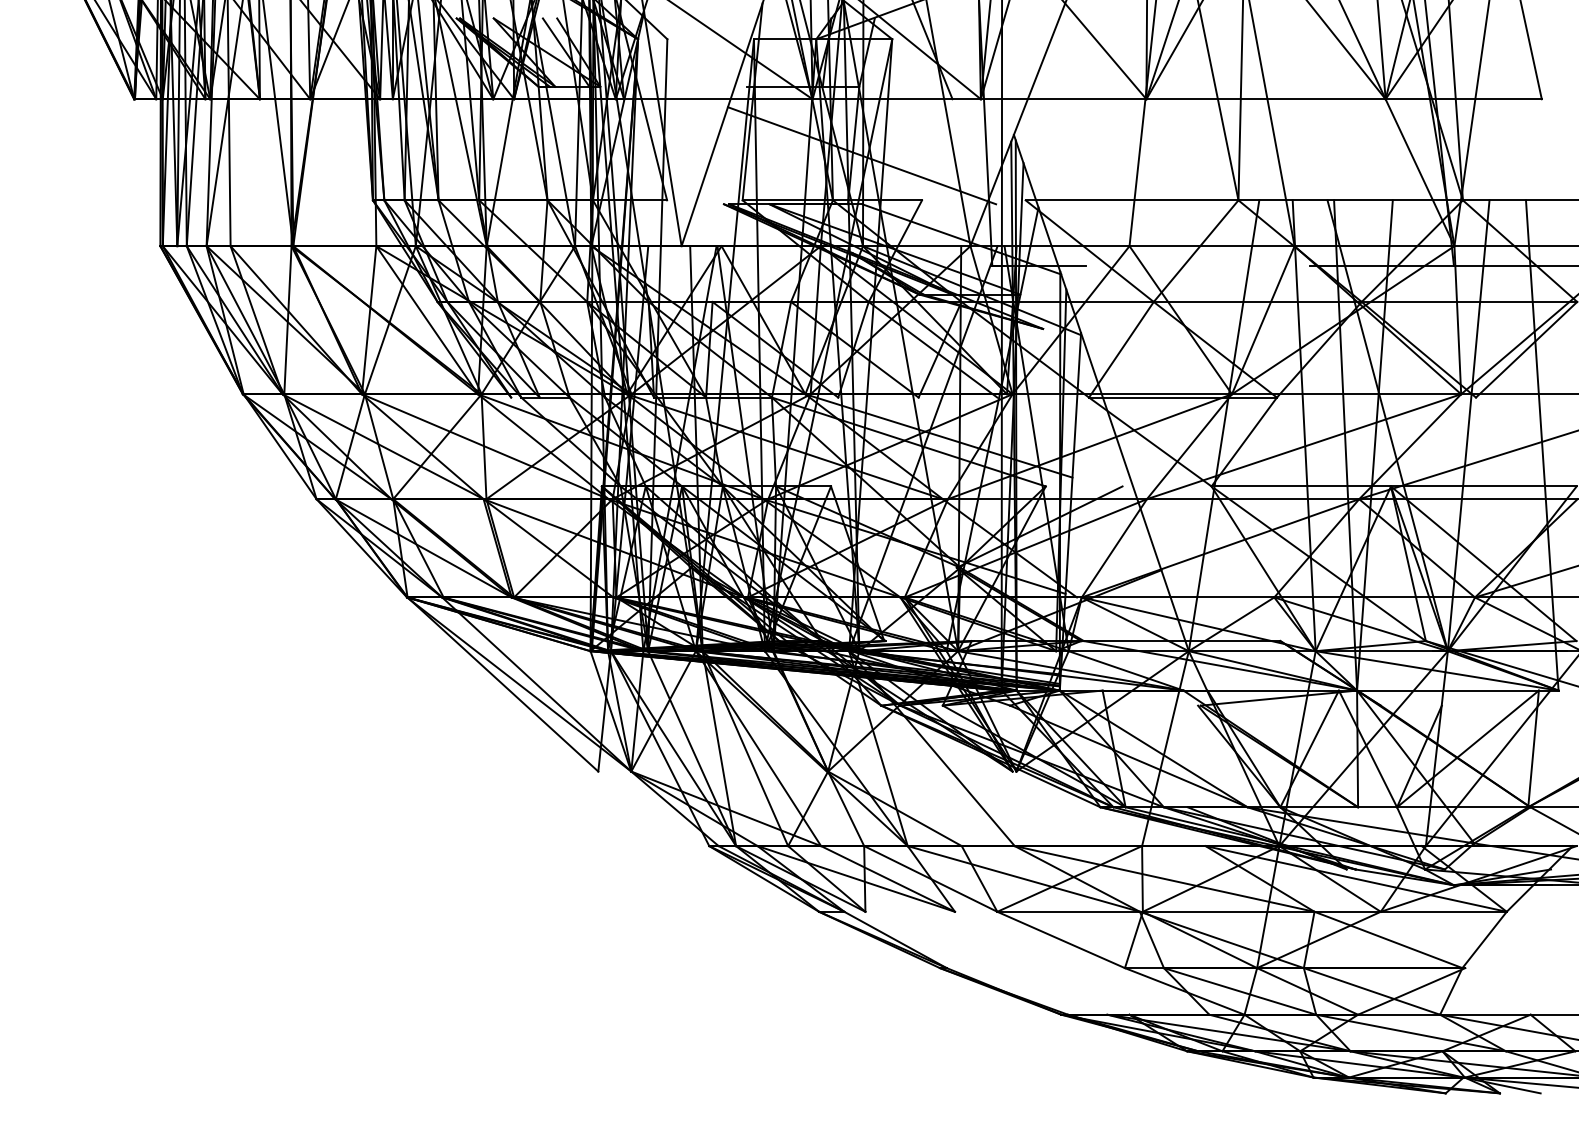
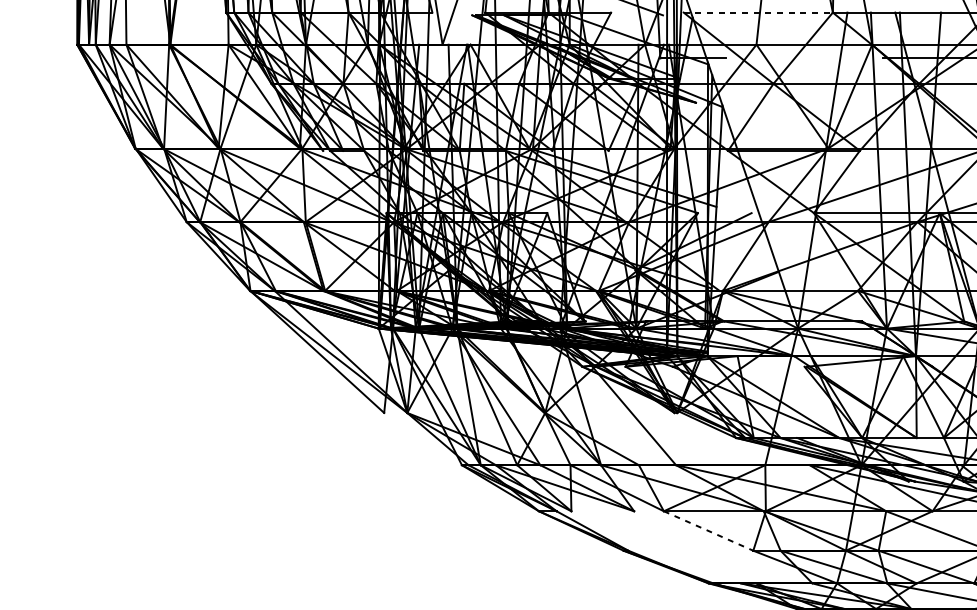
line: (1132, 200) -> (758, 12), solid -> dashed
line: (1061, 939) -> (708, 530), solid -> dashed

